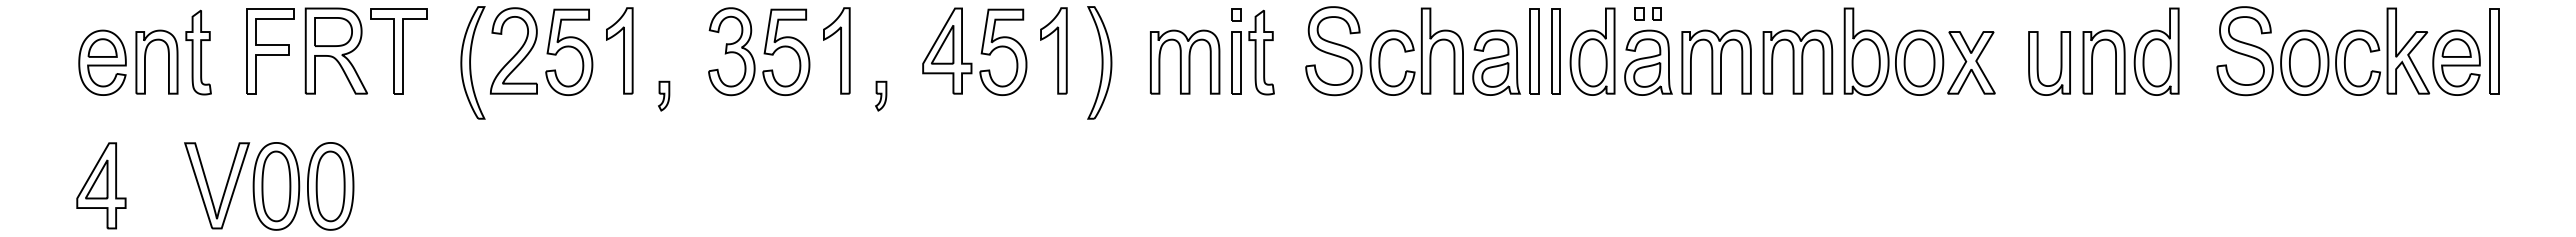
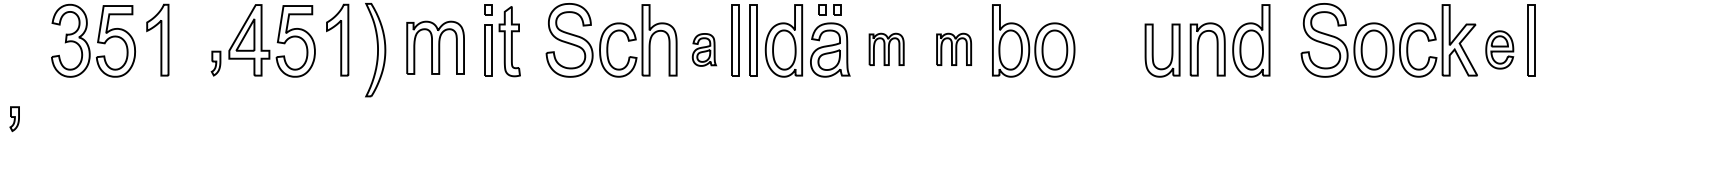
part: (1185, 61) -> (435, 47), moved
part: (1716, 61) -> (886, 48), size x0.6
part: (1797, 61) -> (953, 48), size x0.6
part: (1496, 62) -> (704, 49), size x0.6
part: (1971, 62) -> (1097, 49), removed
part: (2456, 62) -> (1499, 49), size x0.7
part: (664, 95) -> (15, 118), moved
part: (881, 95) -> (216, 63), moved

